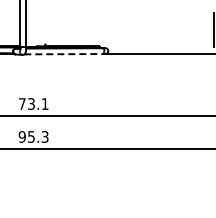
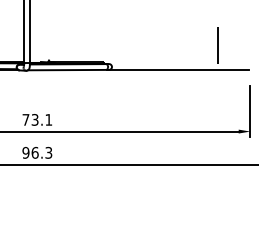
line: (63, 54) -> (67, 70), dashed -> solid
text: (30, 136) -> (34, 152), 95.3 -> 96.3

